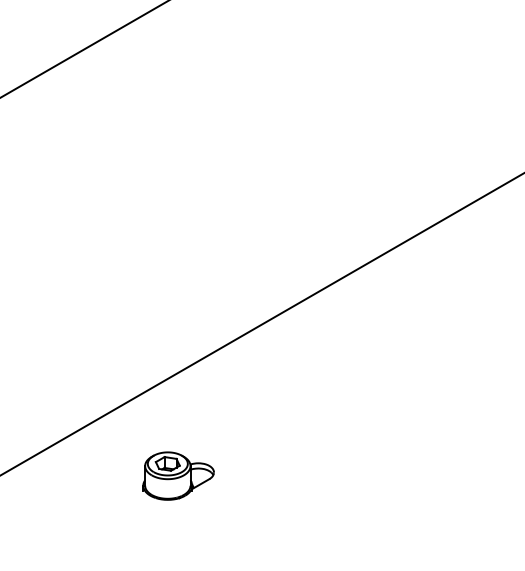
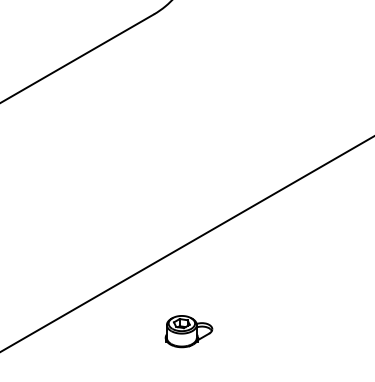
part: (177, 475) -> (188, 331), moved

